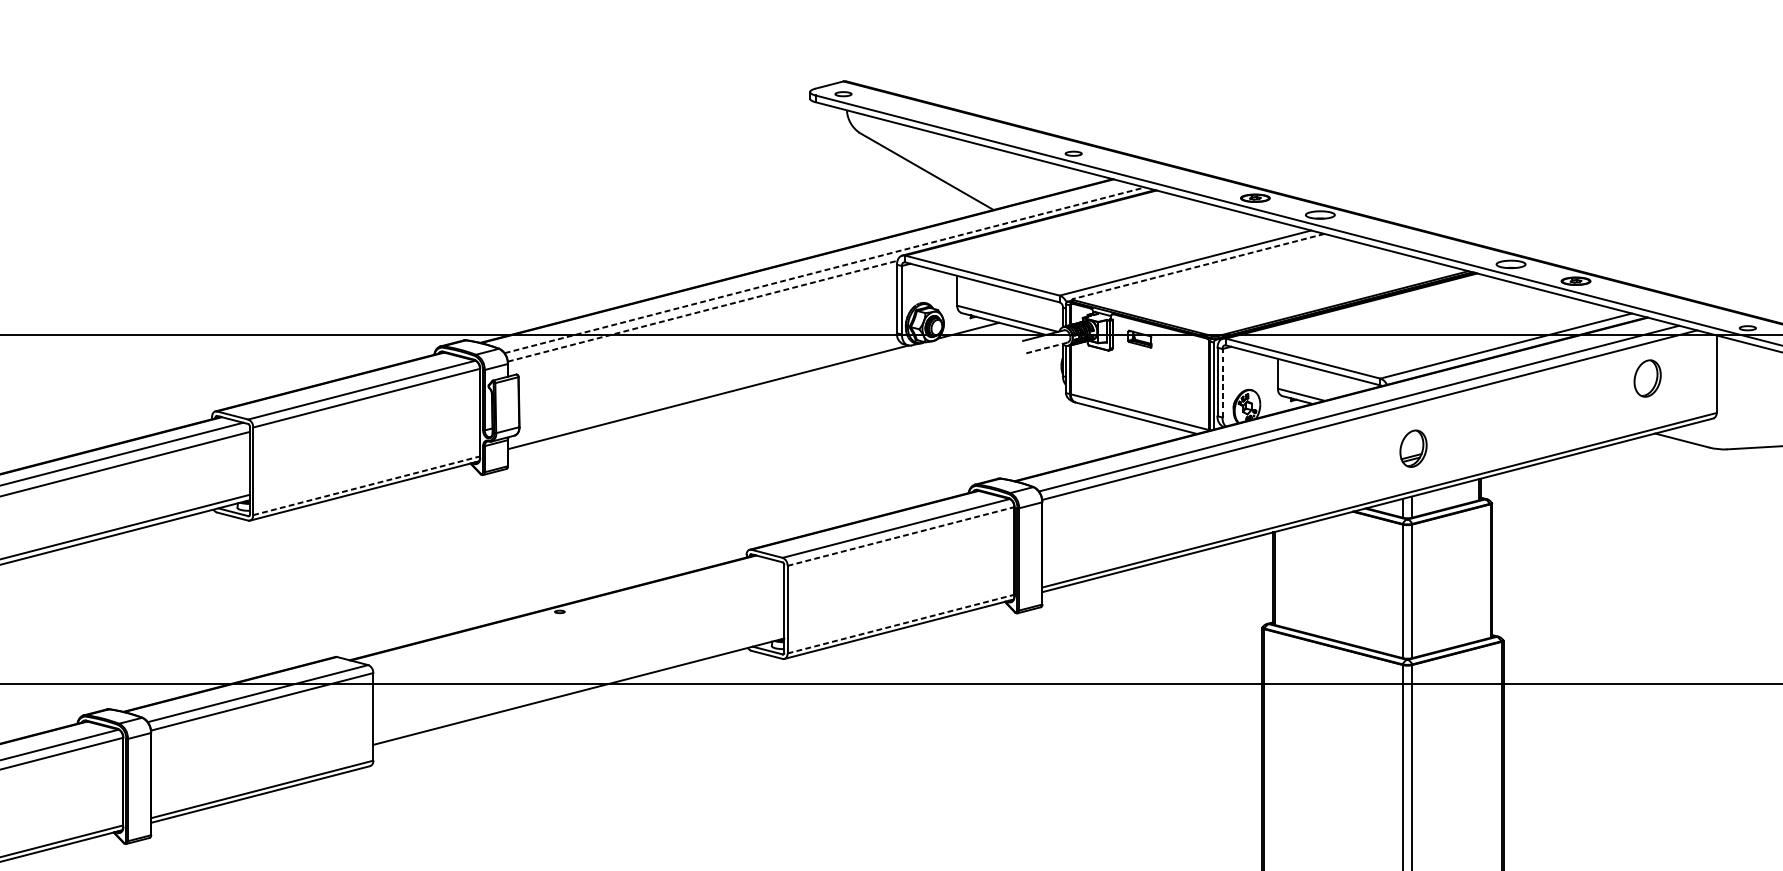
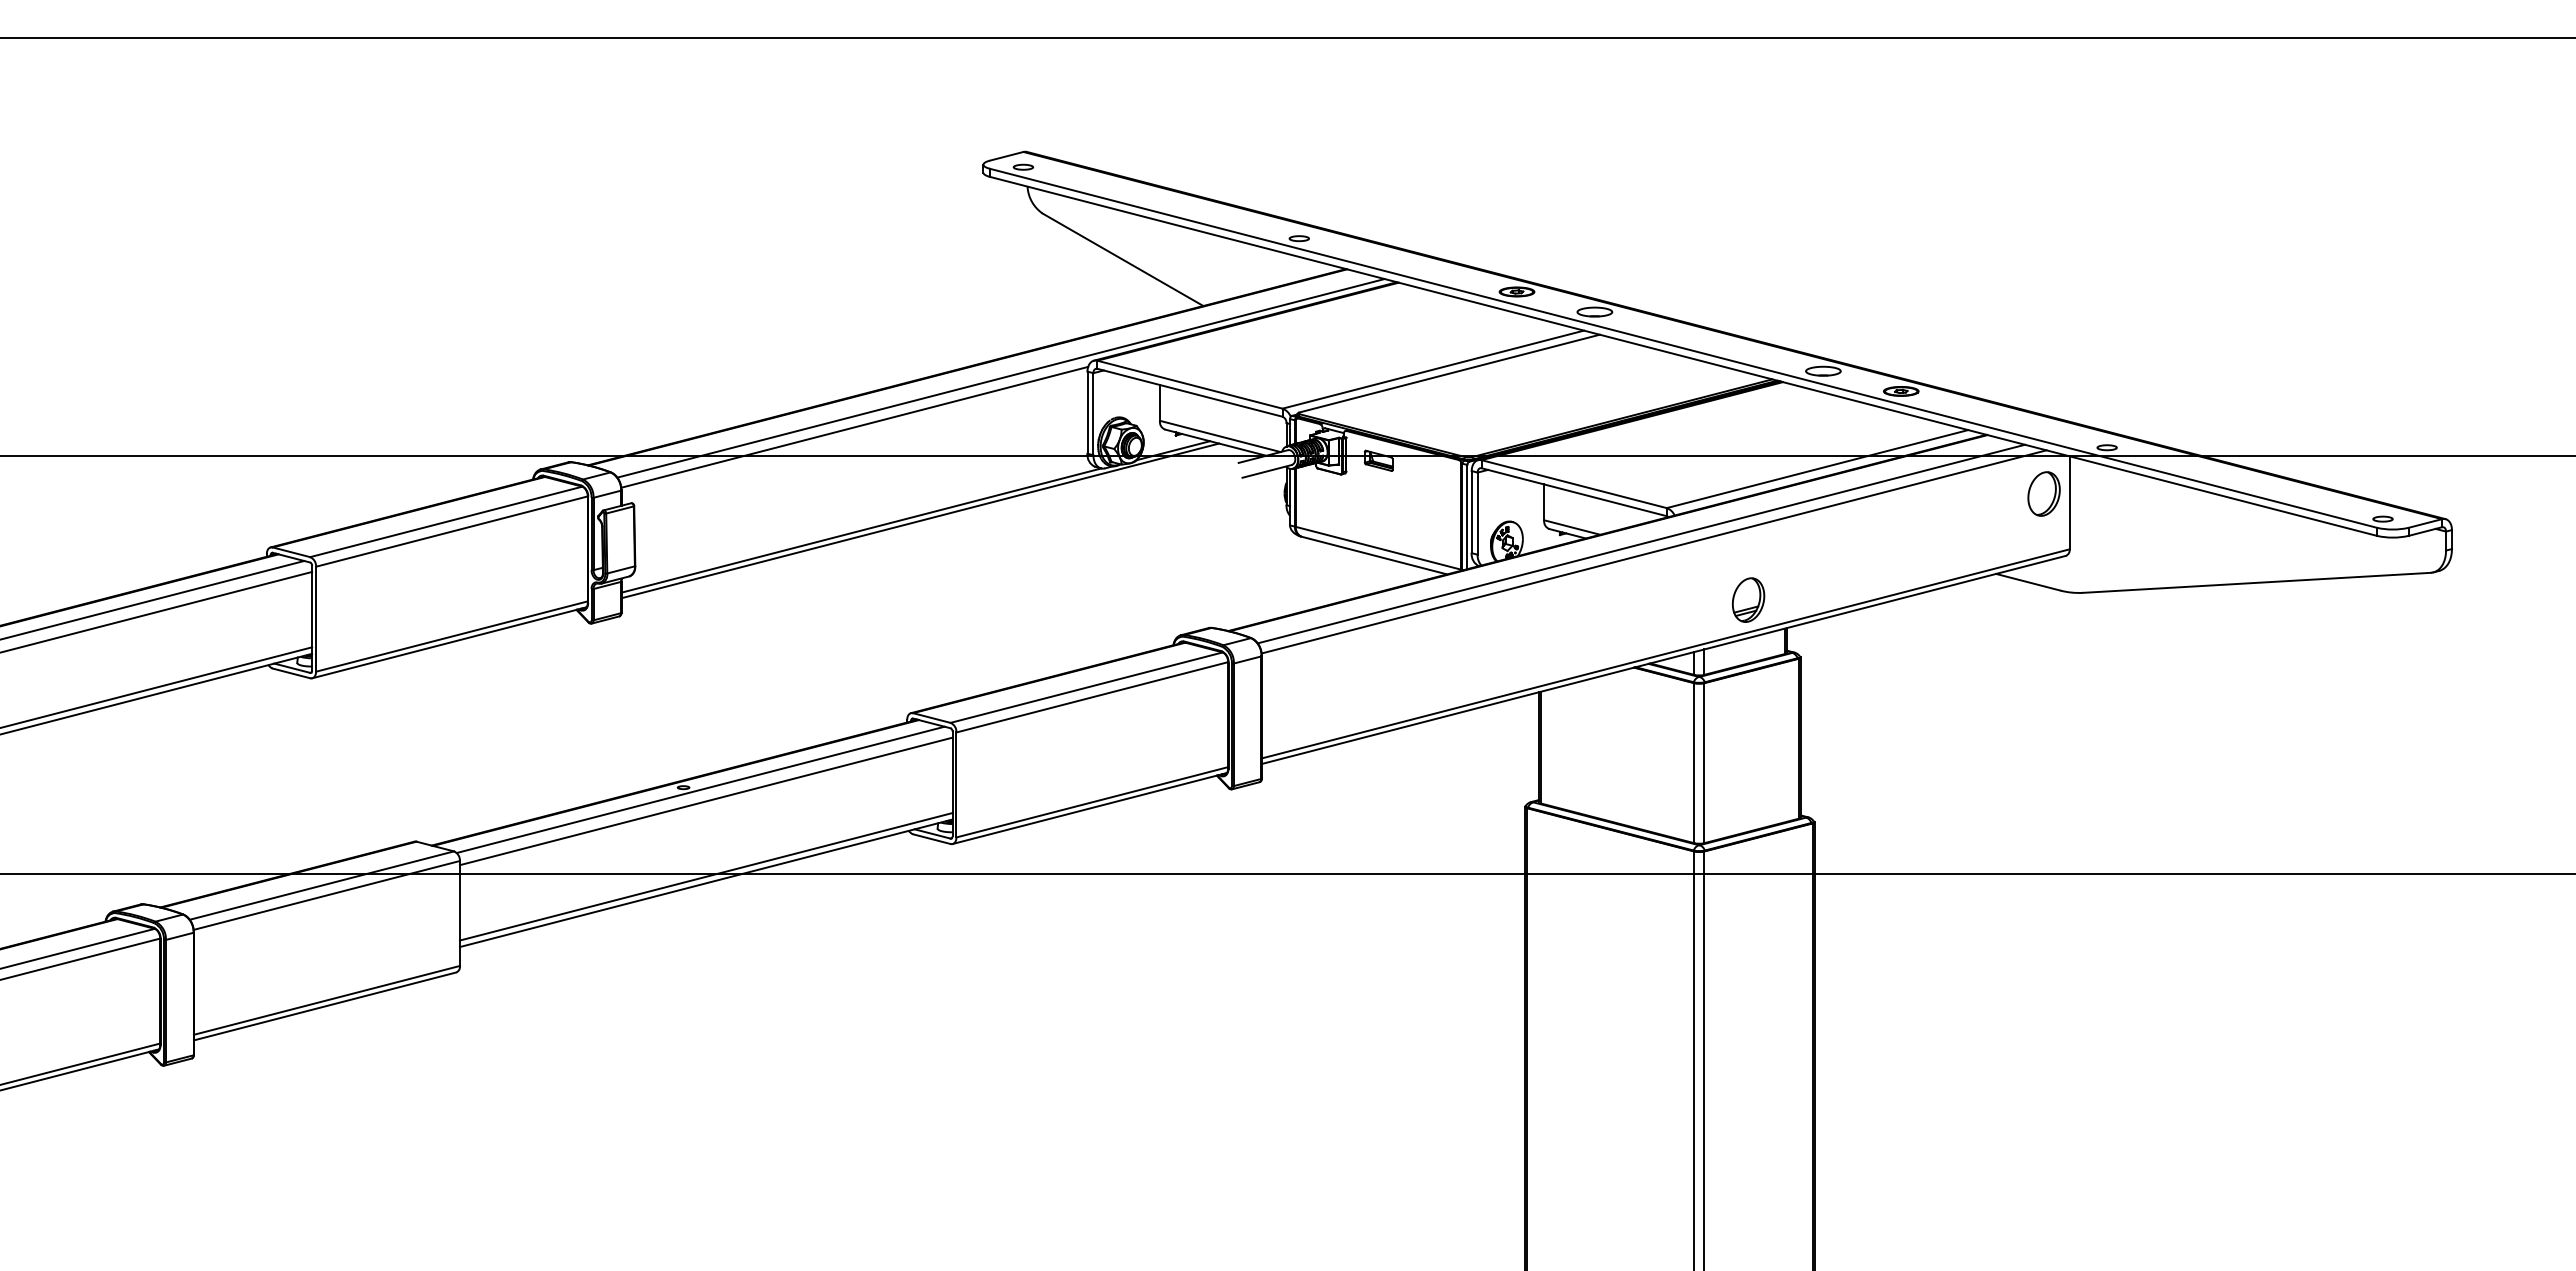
line: (1199, 266) -> (1449, 373), dashed -> solid
line: (825, 270) -> (1001, 378), dashed -> solid
line: (703, 311) -> (855, 427), dashed -> solid
line: (1047, 348) -> (1267, 471), dashed -> solid
part: (1647, 378) -> (2043, 493), moved
line: (1222, 383) -> (1477, 513), dashed -> solid
line: (757, 388) -> (920, 520), added
part: (1413, 448) -> (1748, 599), moved
line: (367, 485) -> (452, 636), dashed -> solid
line: (901, 536) -> (1092, 697), dashed -> solid
line: (573, 613) -> (700, 789), added
line: (578, 623) -> (705, 801), added
line: (901, 624) -> (1092, 802), dashed -> solid
line: (578, 686) -> (705, 876), added

